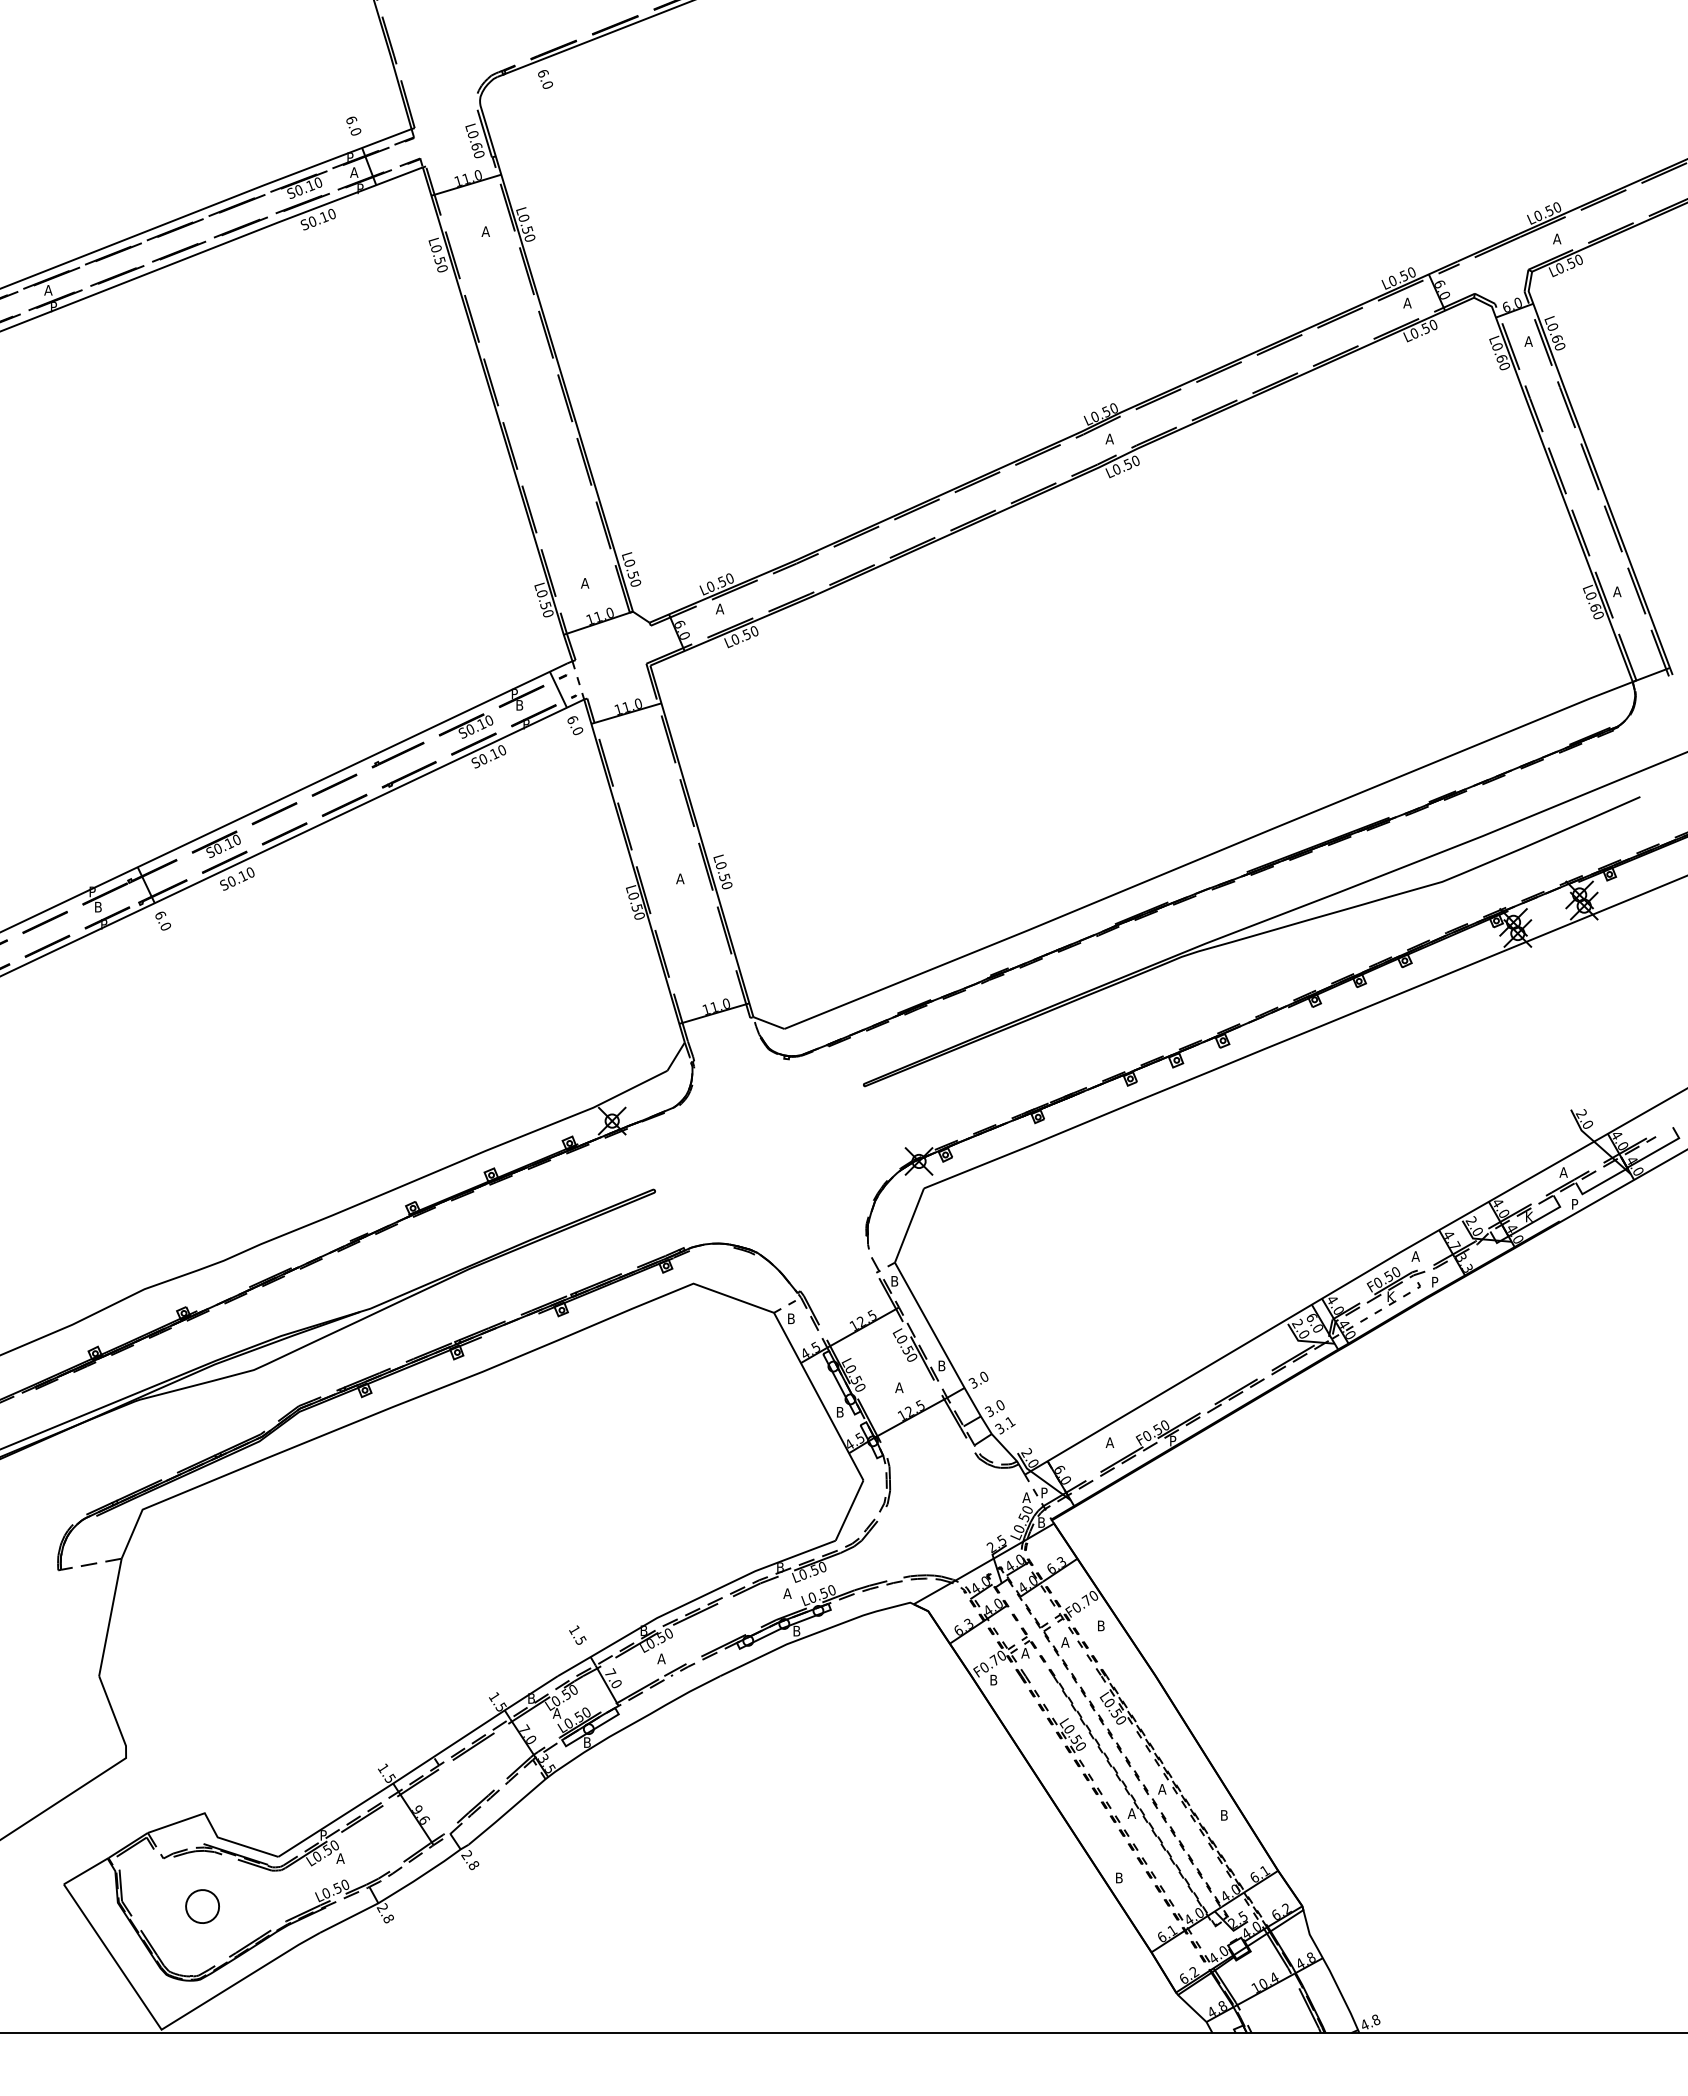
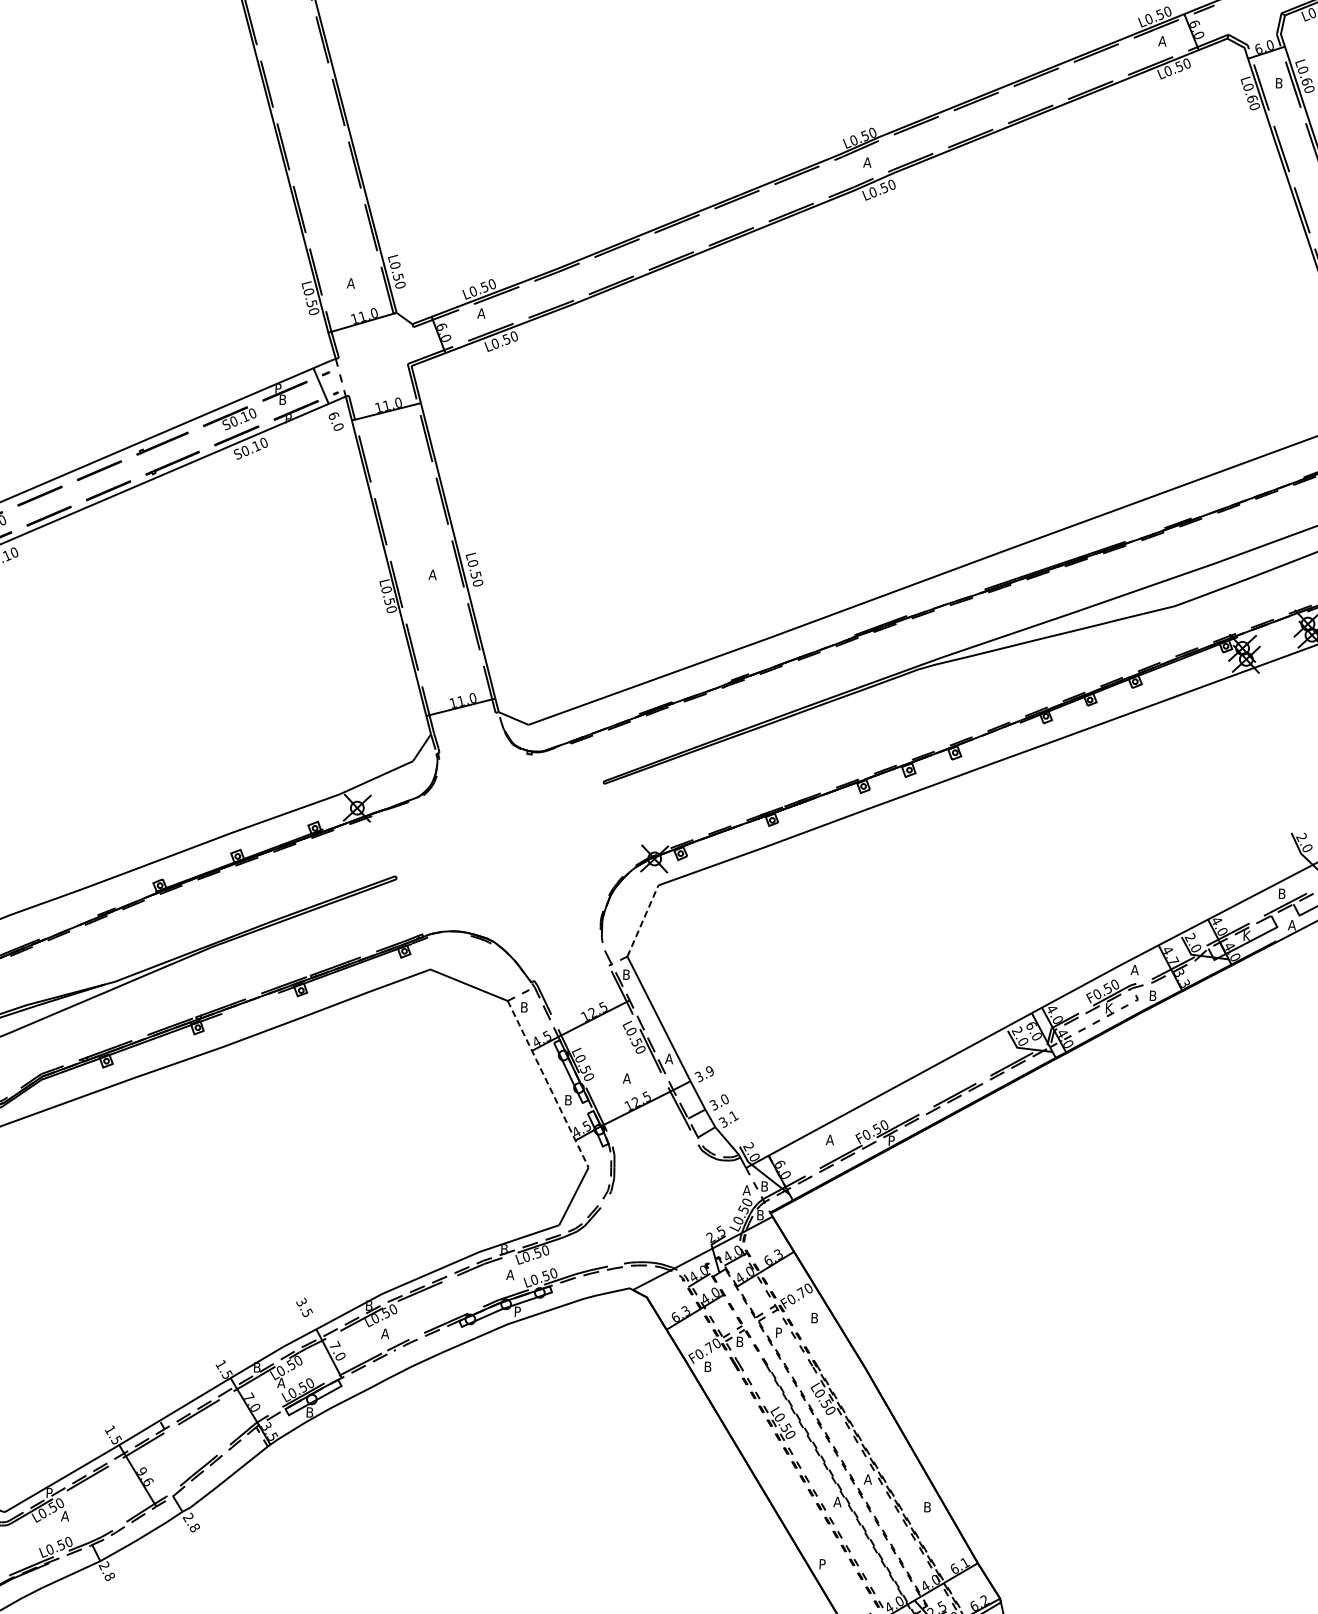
text: (1528, 341) -> (1278, 83), A -> B
text: (1563, 1172) -> (1281, 893), A -> B
text: (1575, 1204) -> (1292, 925), P -> A
line: (909, 1225) -> (642, 920), solid -> dashed
text: (1435, 1282) -> (1153, 996), P -> B
text: (941, 1365) -> (668, 1058), B -> A
text: (984, 1377) -> (710, 1071), 3.0 -> 3.9
line: (819, 1397) -> (548, 1085), solid -> dashed
text: (1045, 1493) -> (765, 1187), P -> B
text: (574, 1629) -> (301, 1301), 1.5 -> 3.5
text: (797, 1631) -> (518, 1312), B -> P
text: (1065, 1642) -> (779, 1332), A -> P
text: (1025, 1653) -> (739, 1342), A -> B
text: (1119, 1878) -> (823, 1564), B -> P

